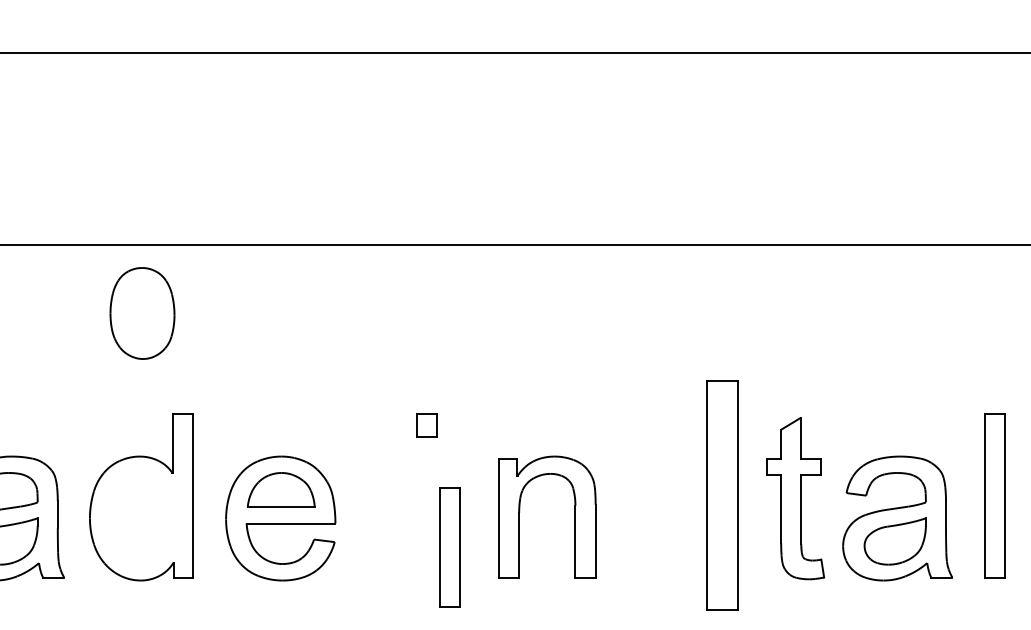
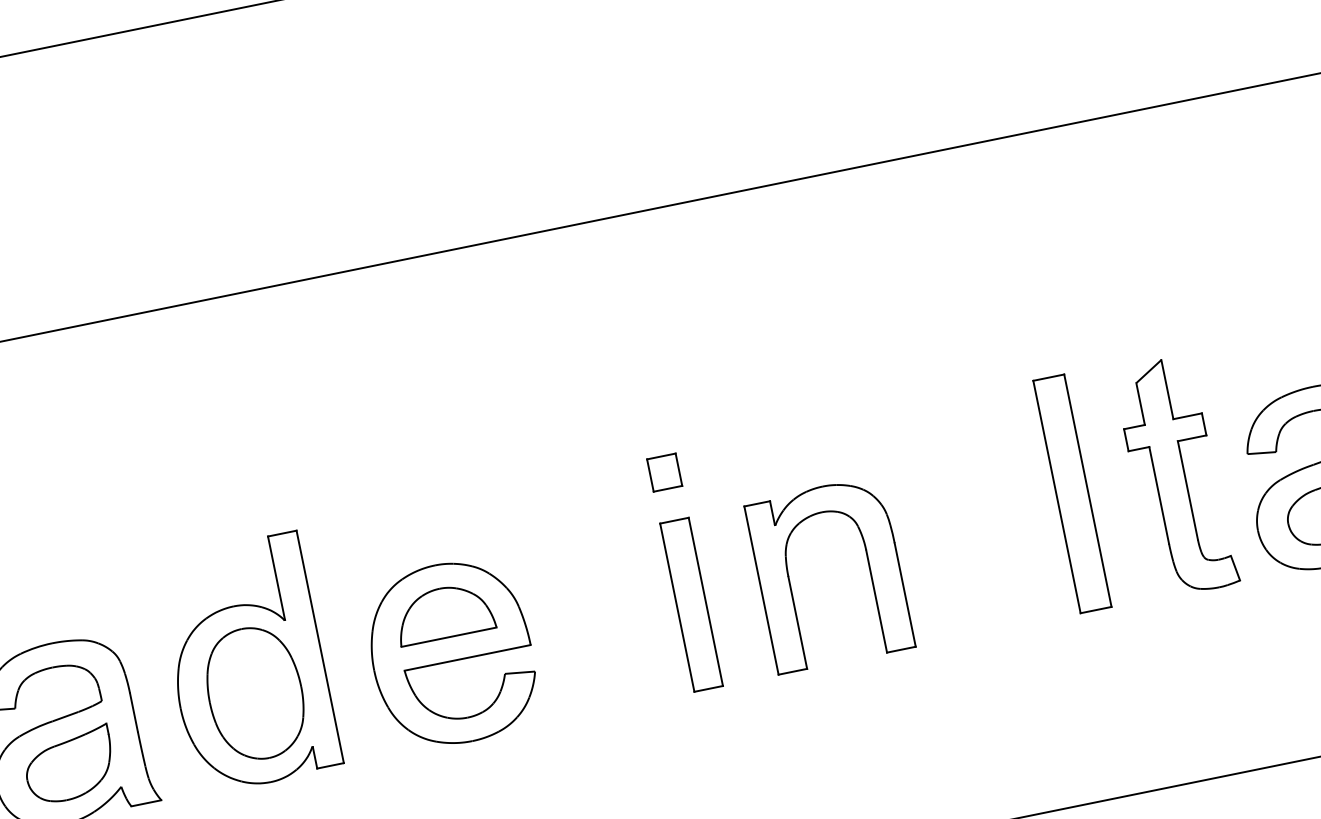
part: (142, 313) -> (255, 693), moved
part: (426, 425) -> (664, 472), moved
part: (722, 495) -> (1072, 493), size x0.71
part: (449, 547) -> (691, 604), moved

